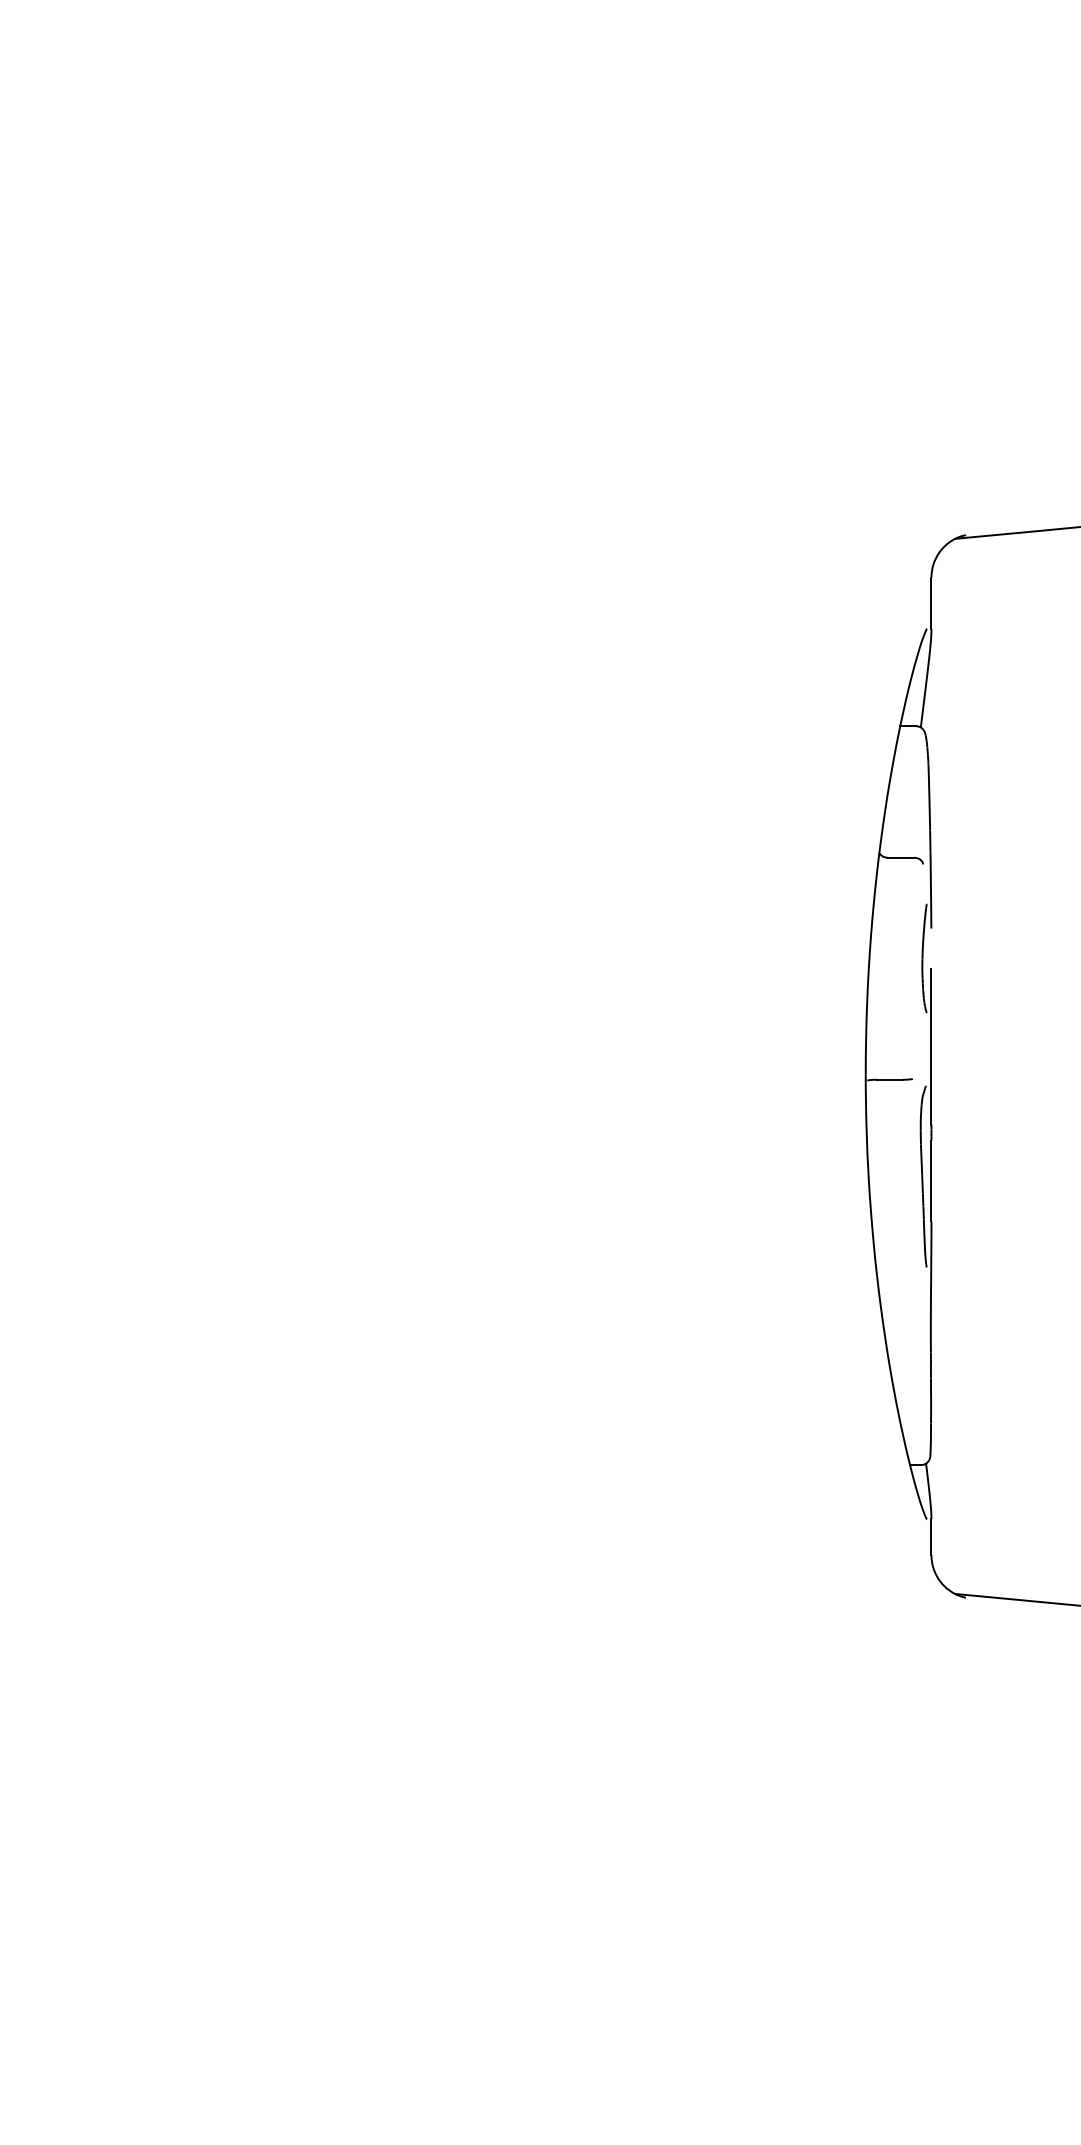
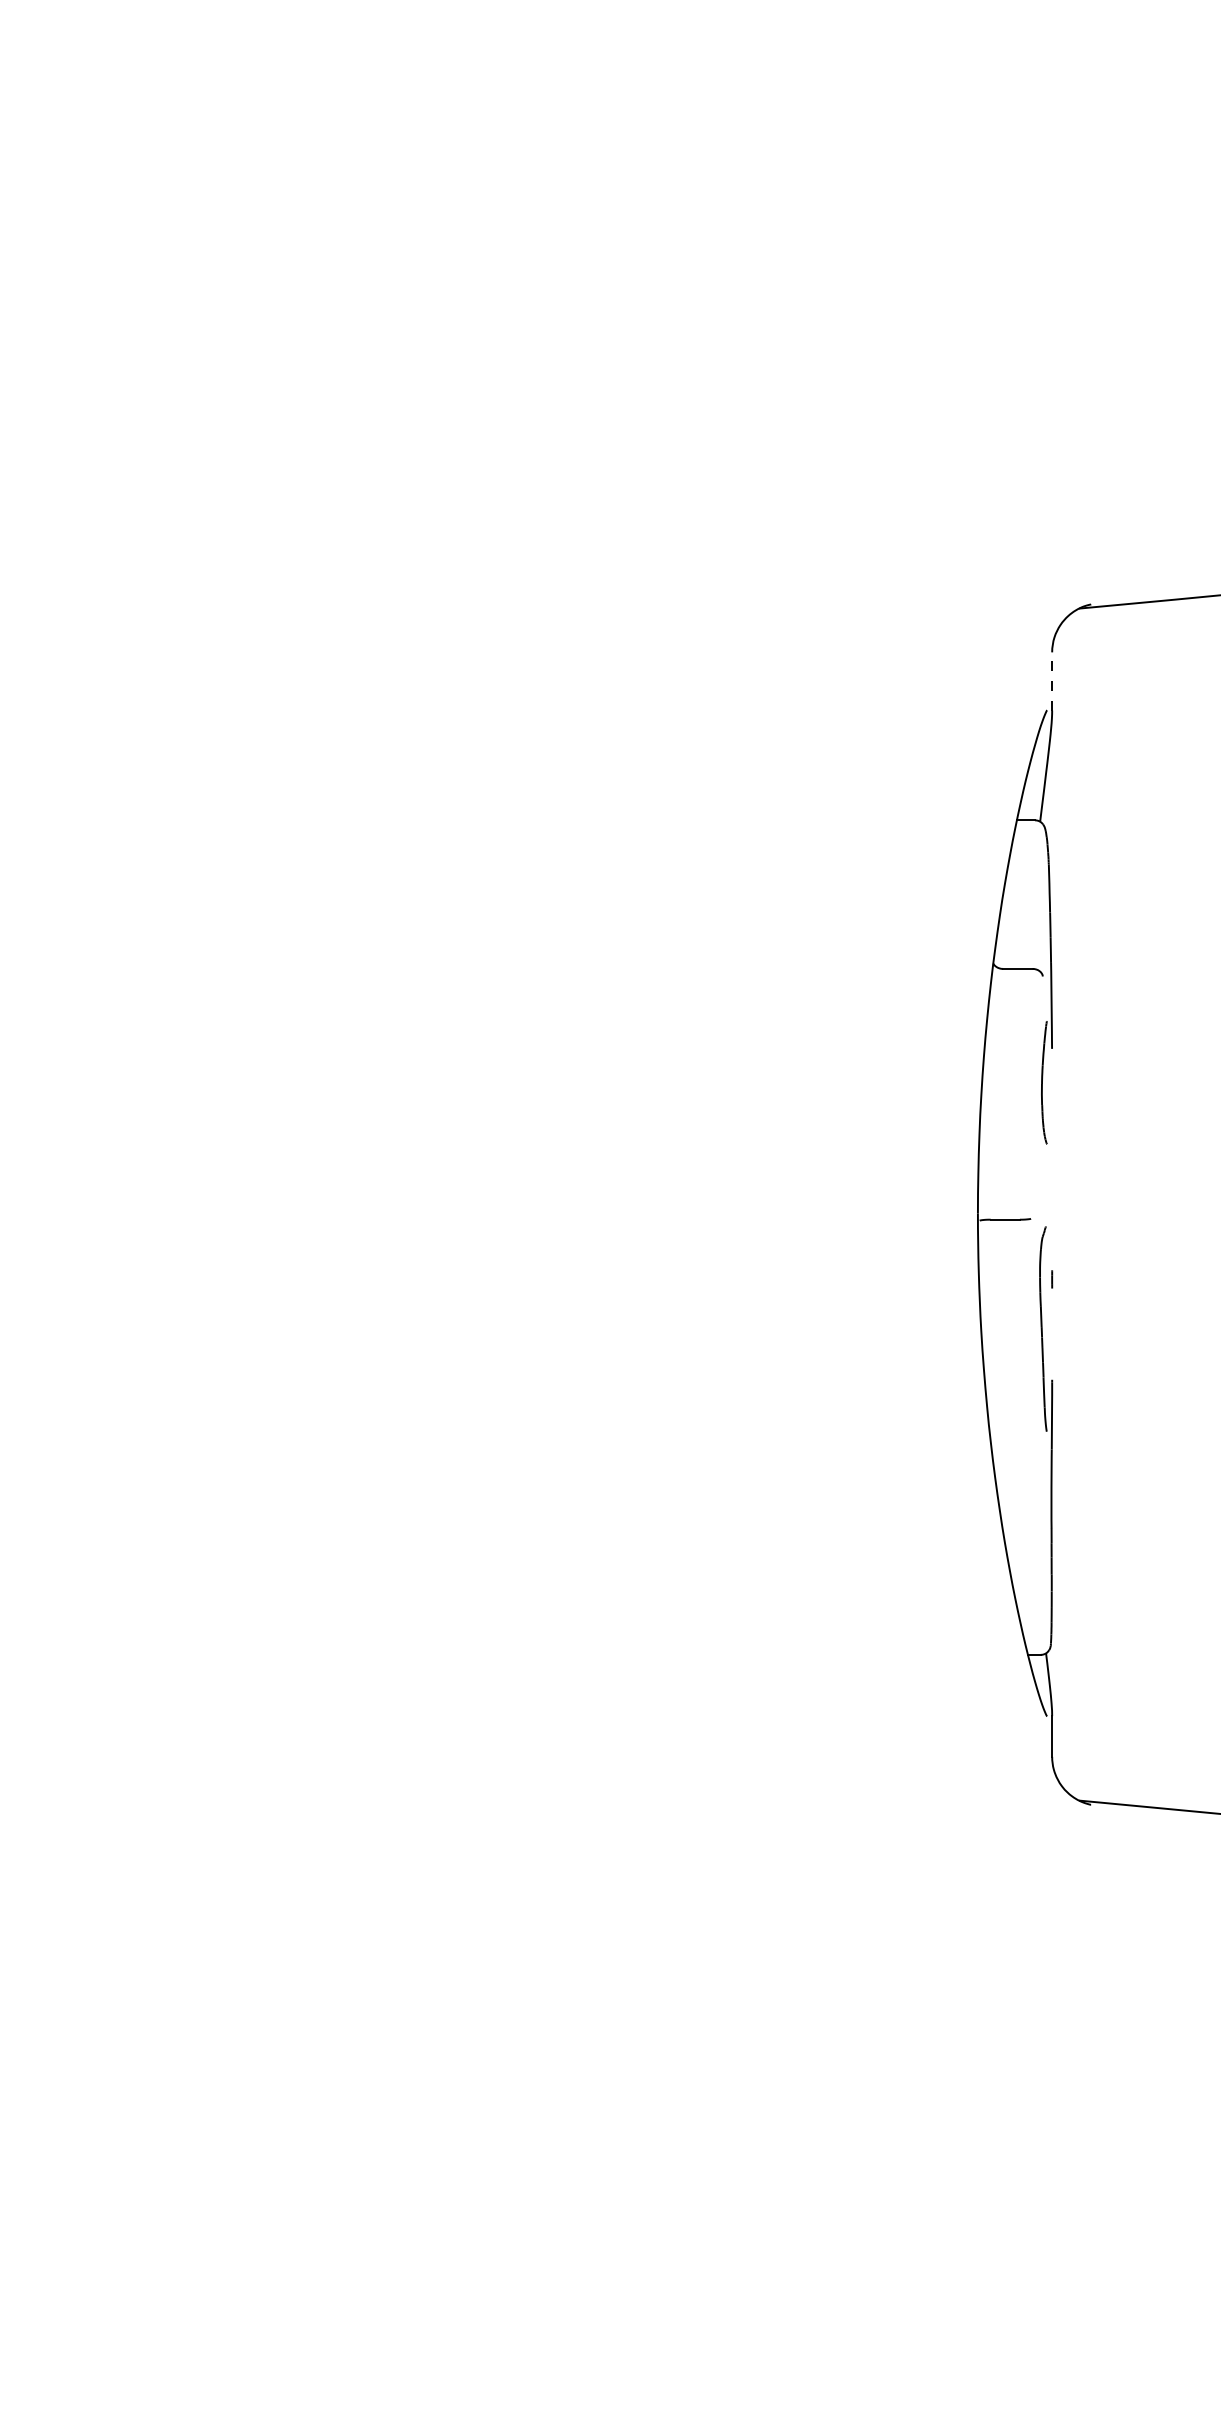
line: (931, 603) -> (1052, 681), solid -> dashed
line: (931, 1046) -> (1052, 1182), removed
line: (931, 1180) -> (1052, 1333), removed

